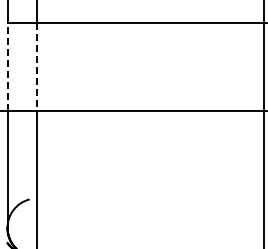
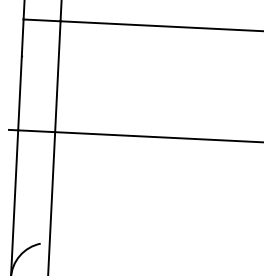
line: (7, 66) -> (20, 74), dashed -> solid
line: (36, 66) -> (57, 76), dashed -> solid

